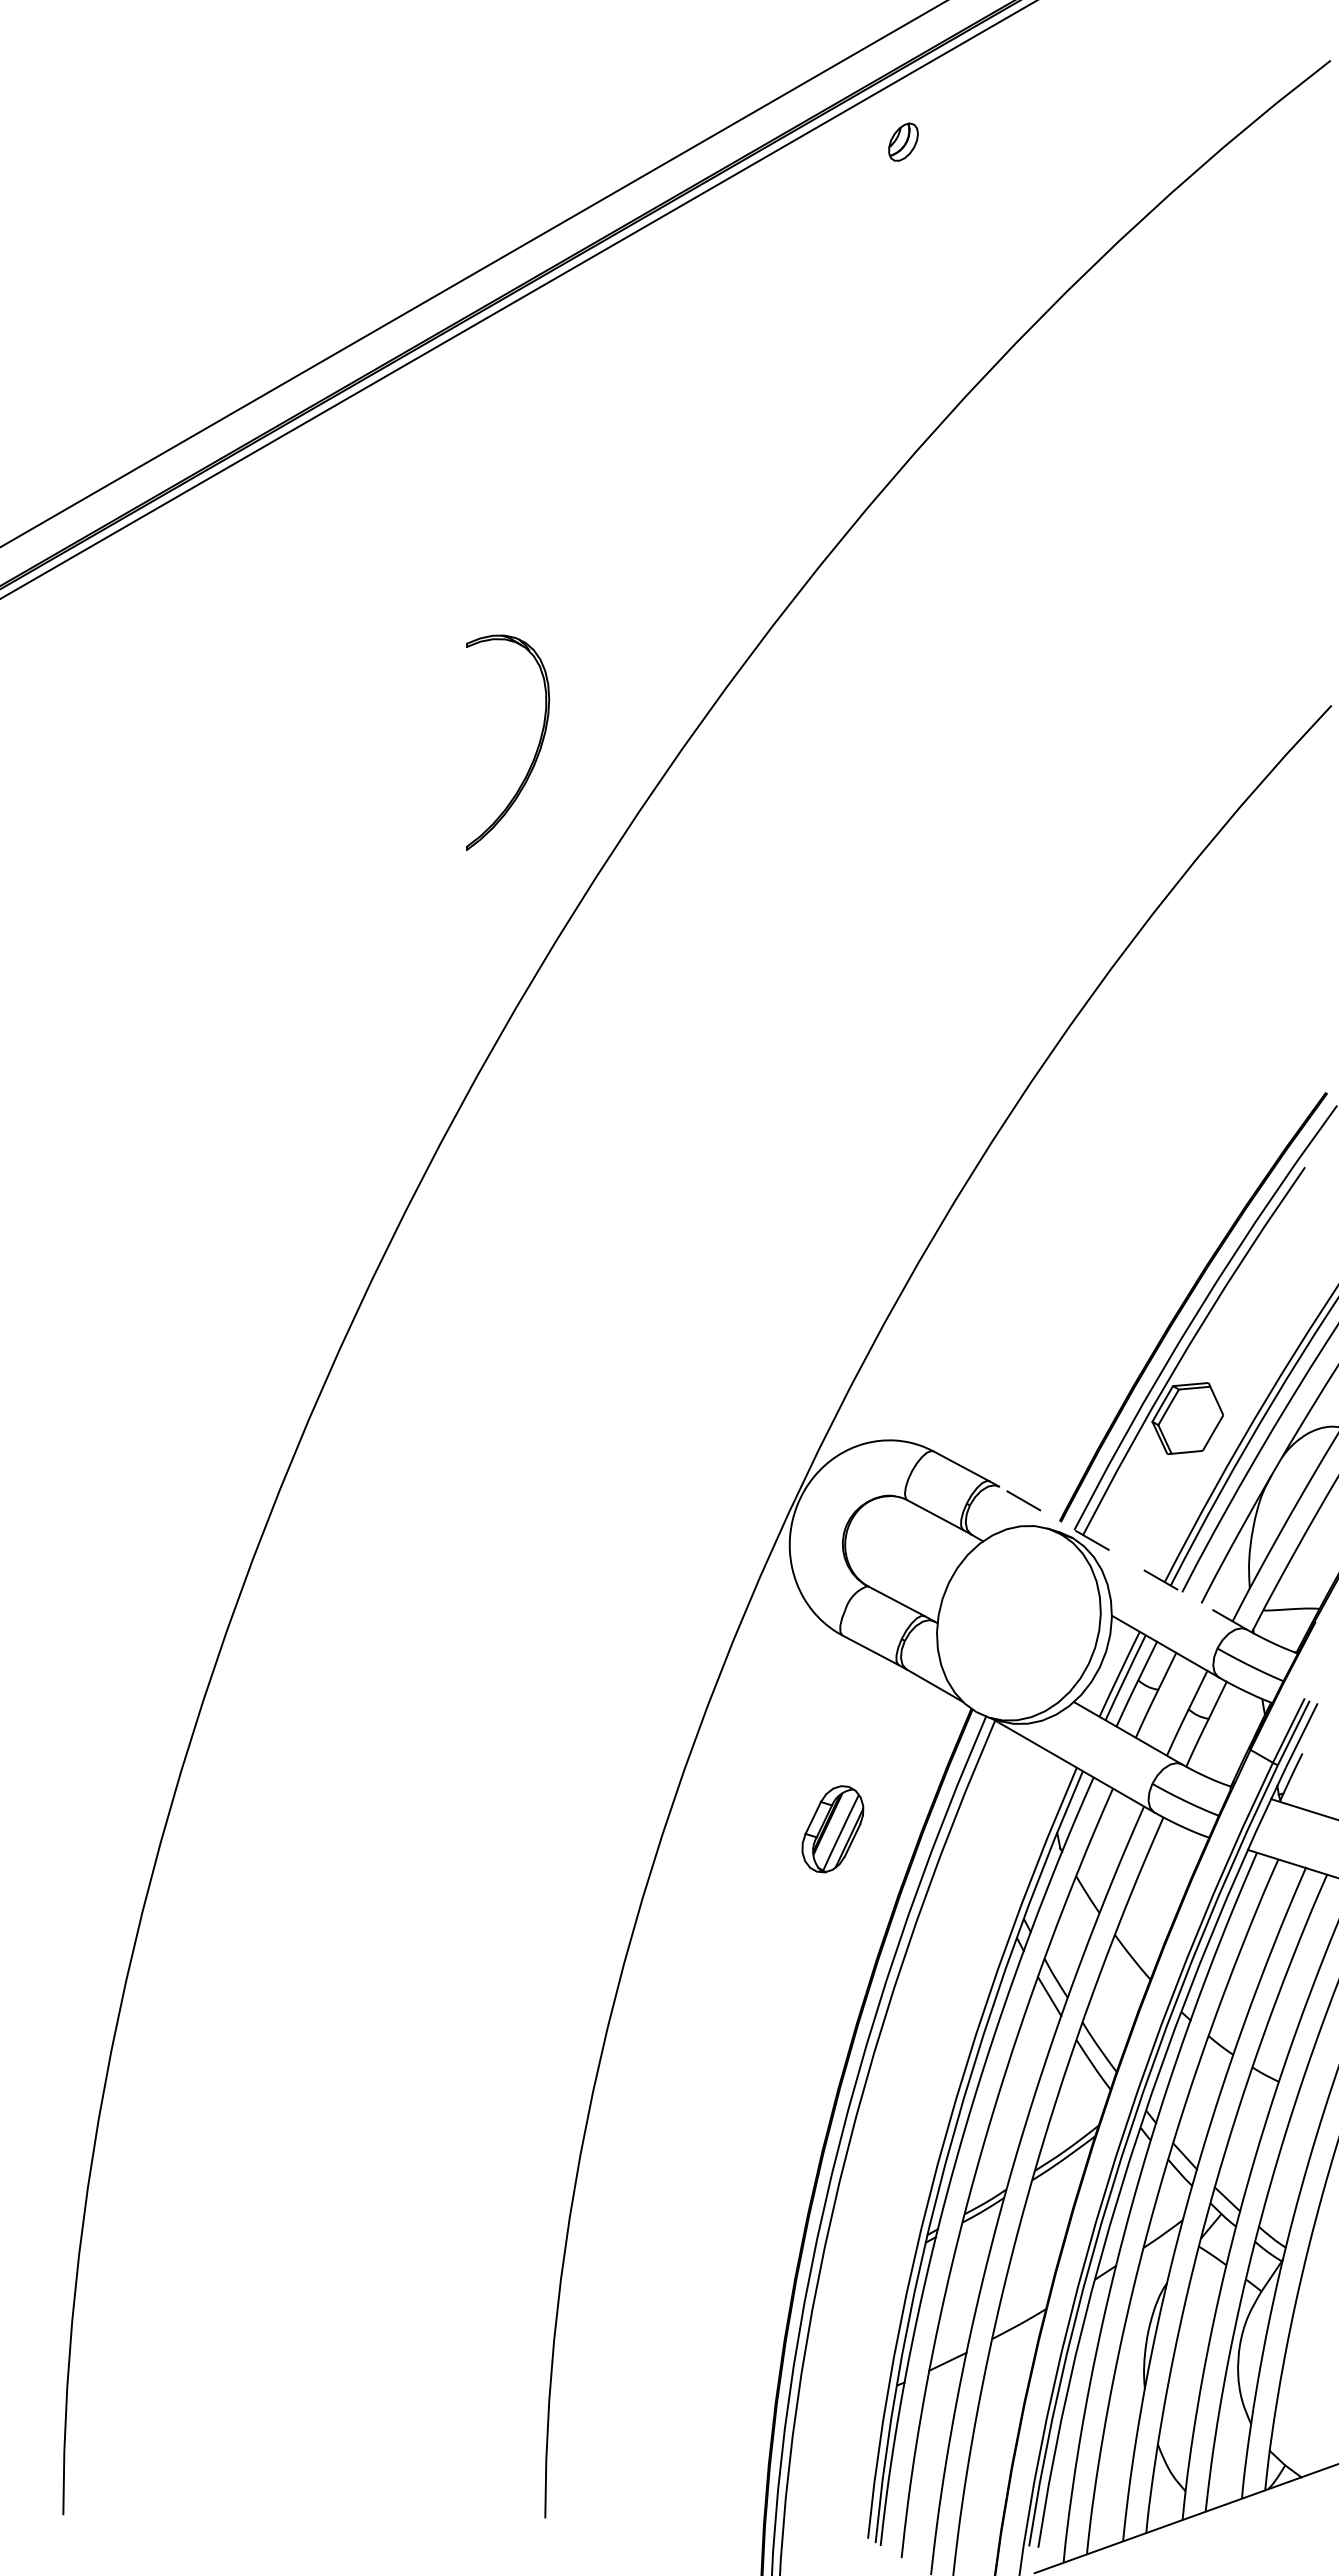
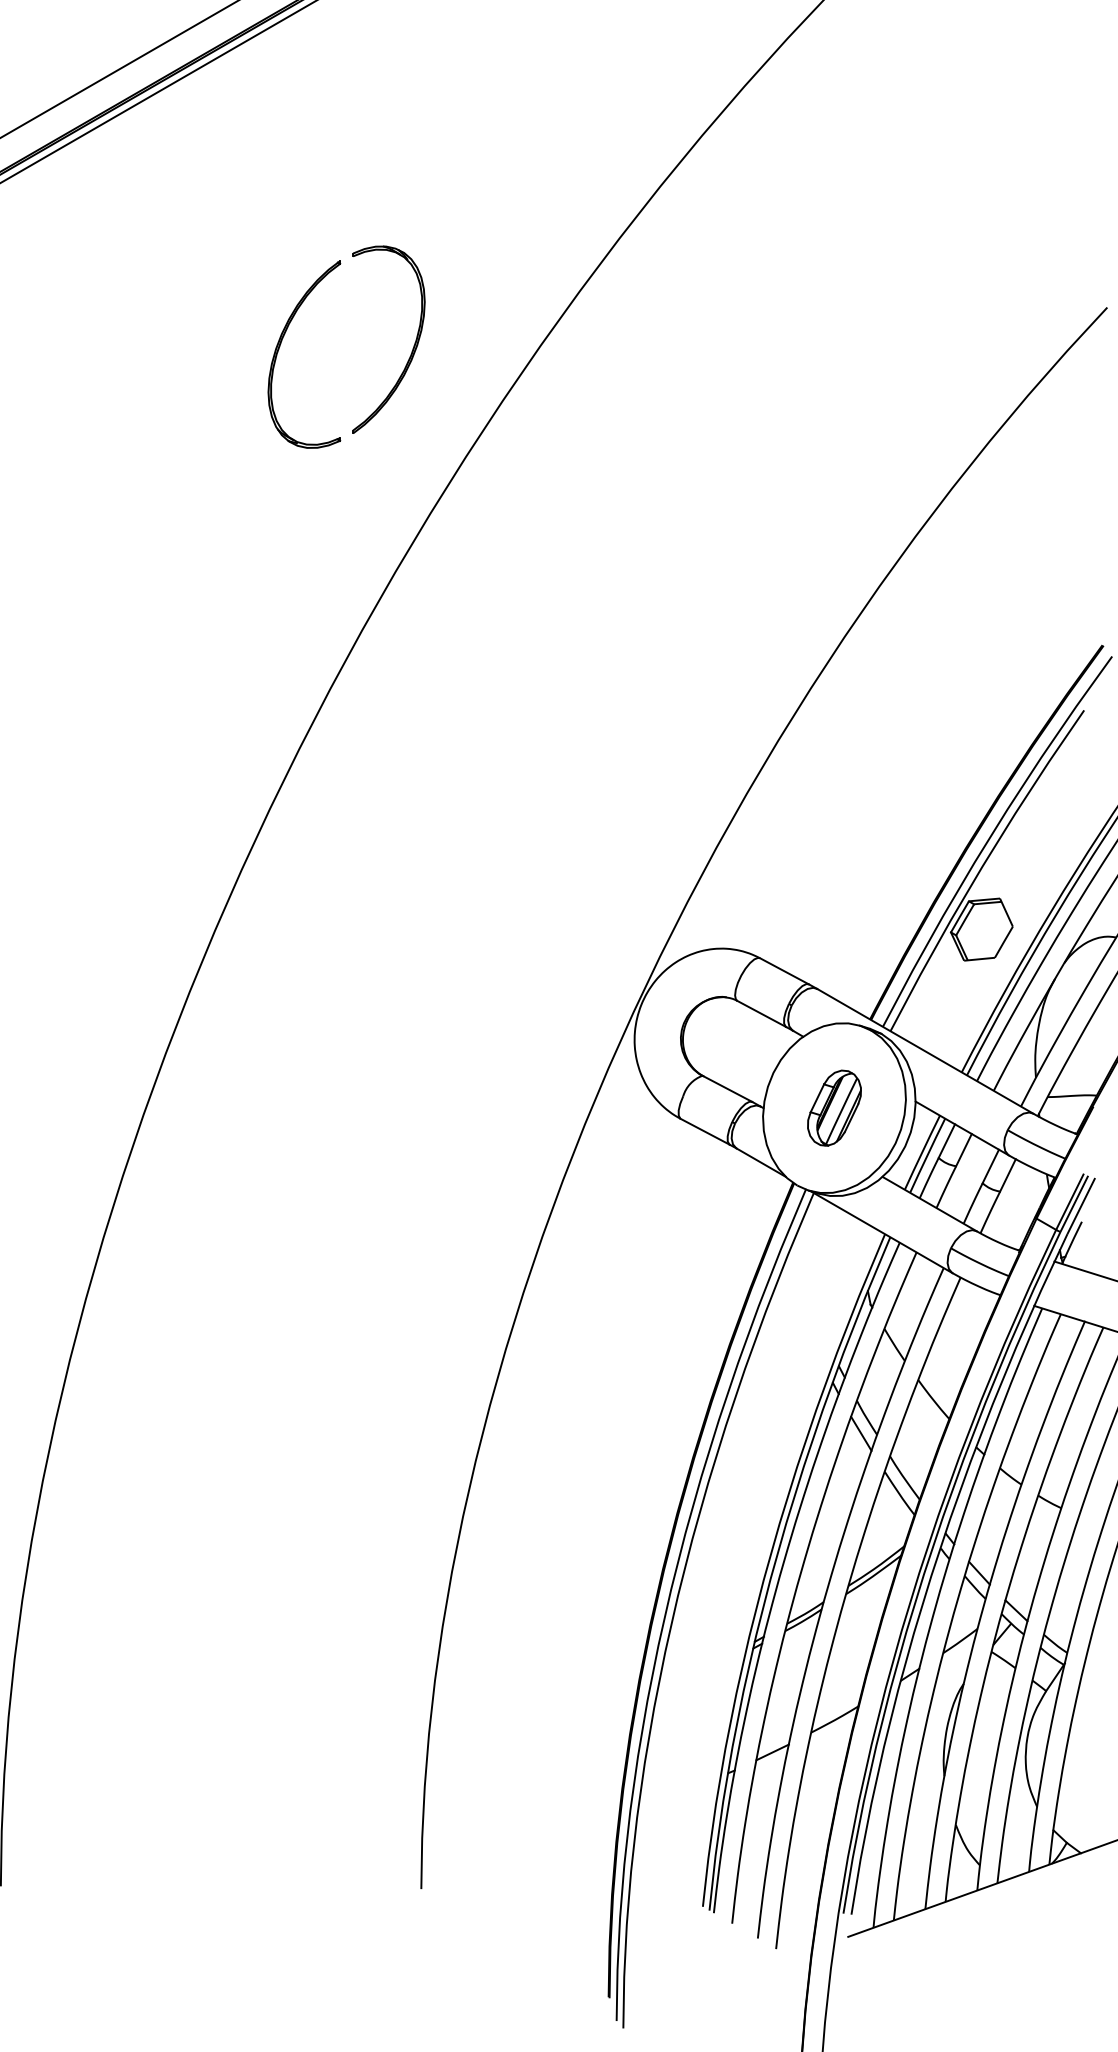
part: (383, 751) -> (280, 347), added
line: (1122, 1558) -> (924, 1051), dashed -> solid
part: (832, 1829) -> (834, 1108), moved

